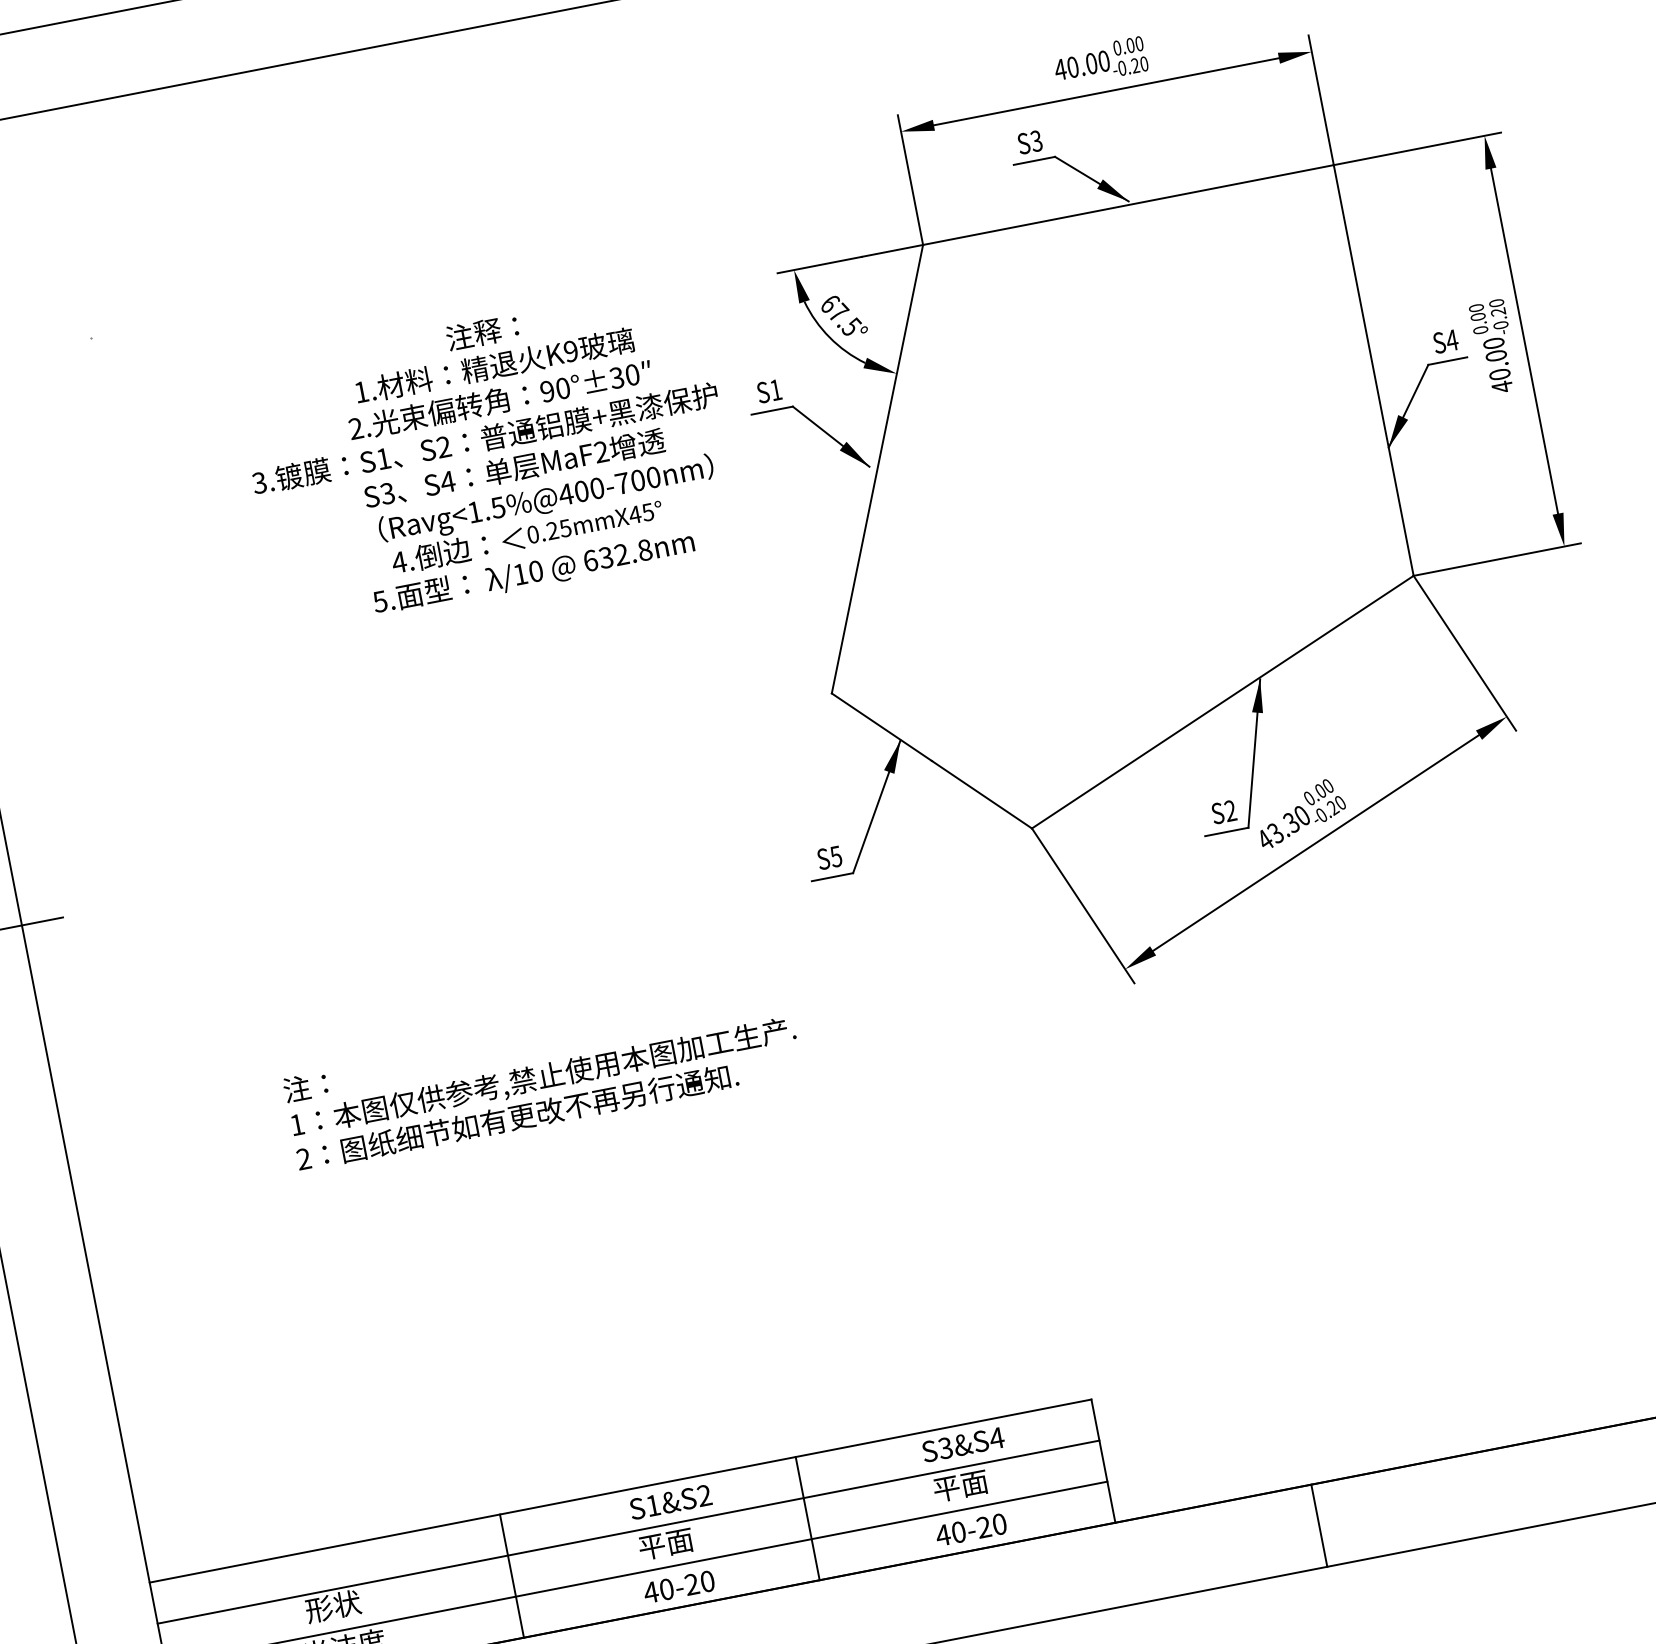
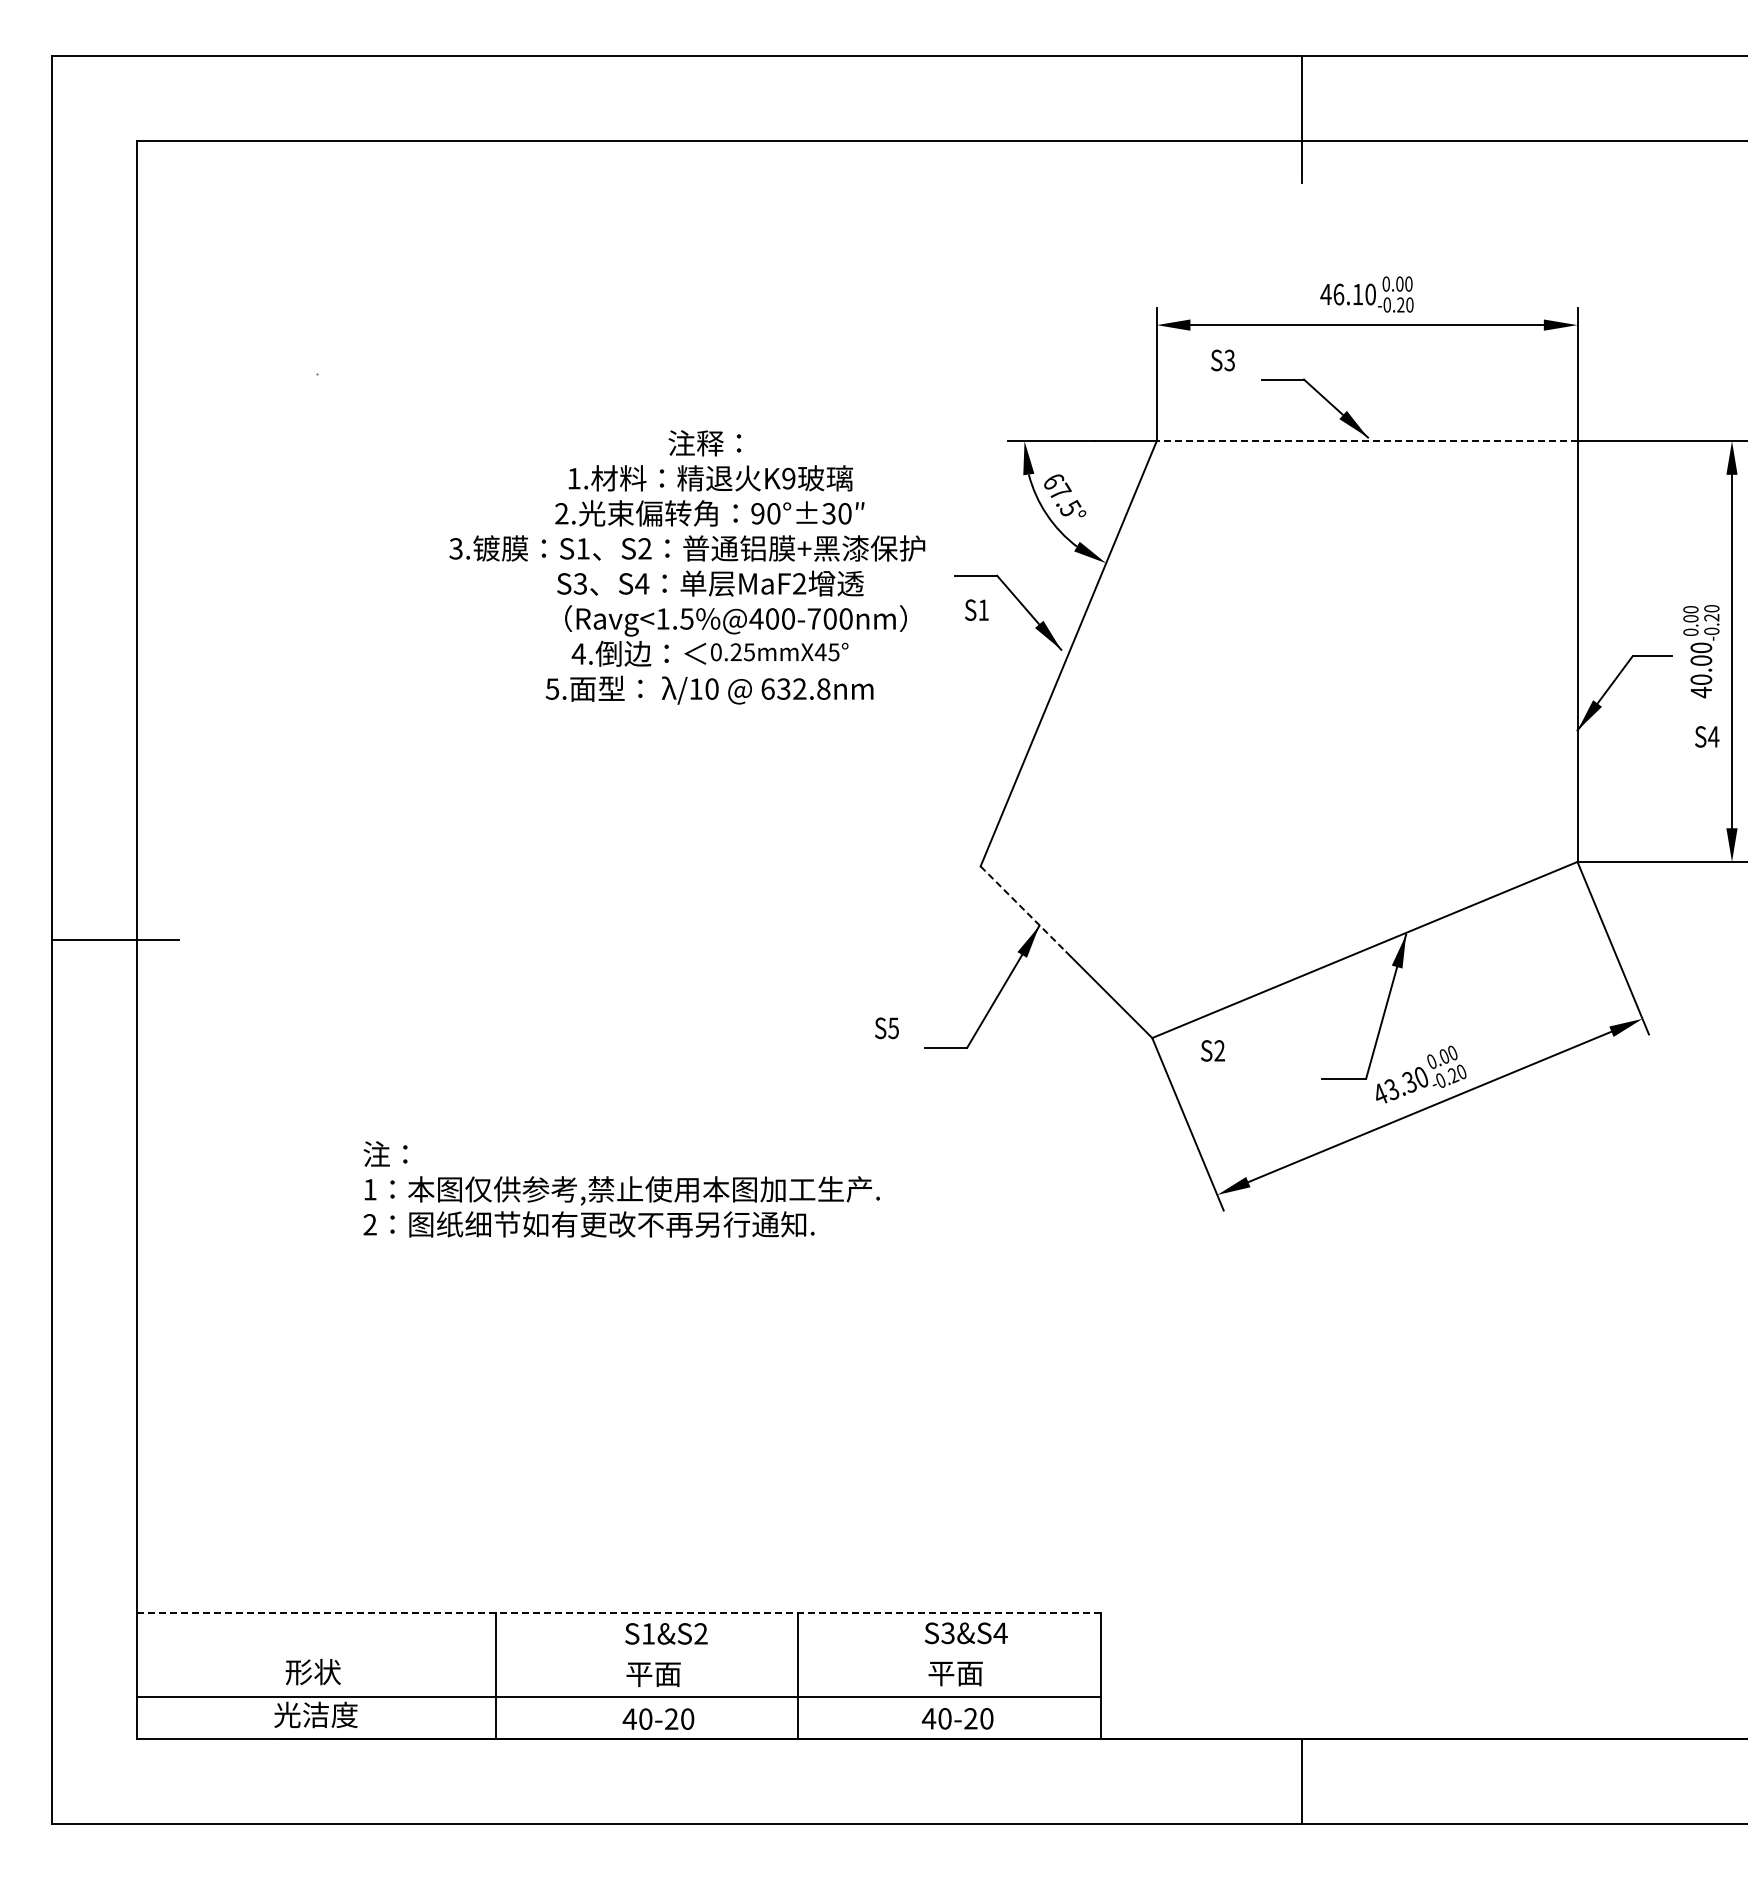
text: (1082, 65) -> (1348, 294), 40.00 -> 46.10
text: (1029, 142) -> (1222, 360), moved
line: (1127, 205) -> (1366, 441), solid -> dashed
text: (1446, 341) -> (1707, 736), moved
text: (768, 390) -> (976, 609), moved
line: (881, 727) -> (1023, 909), solid -> dashed
text: (1223, 811) -> (1212, 1050), moved
text: (829, 858) -> (886, 1028), moved
line: (621, 1491) -> (619, 1613), solid -> dashed
line: (628, 1532) -> (618, 1655), removed

